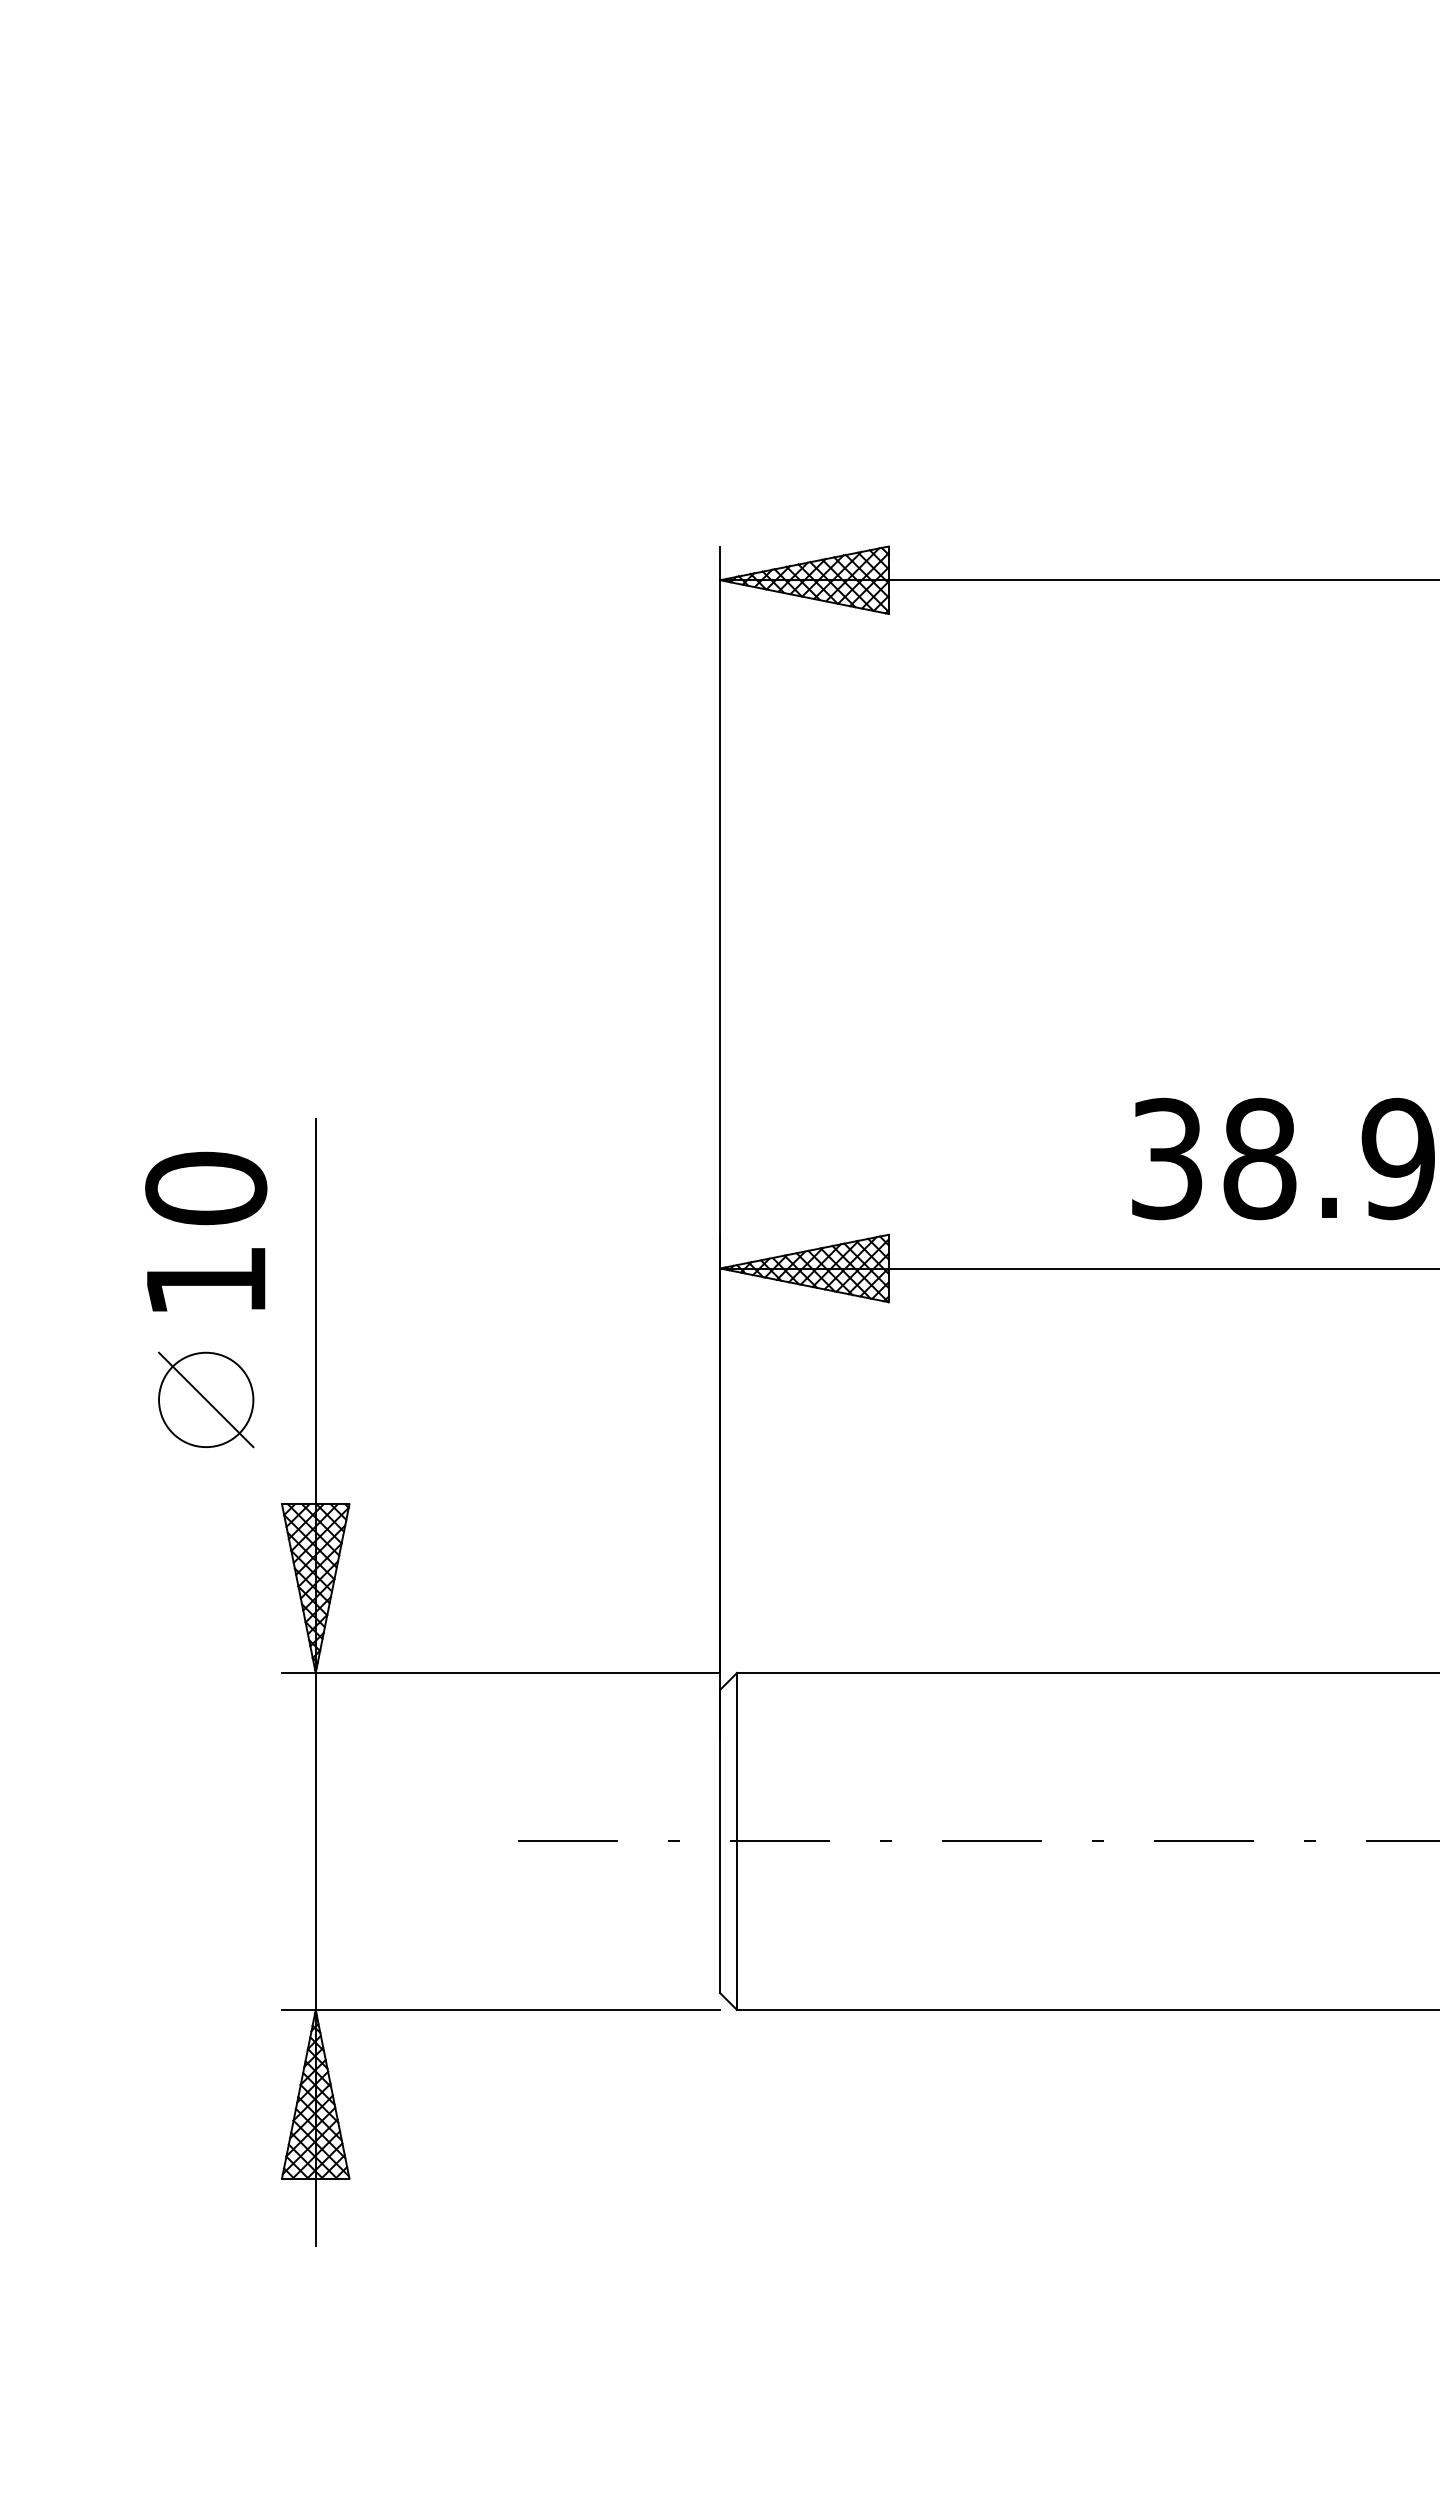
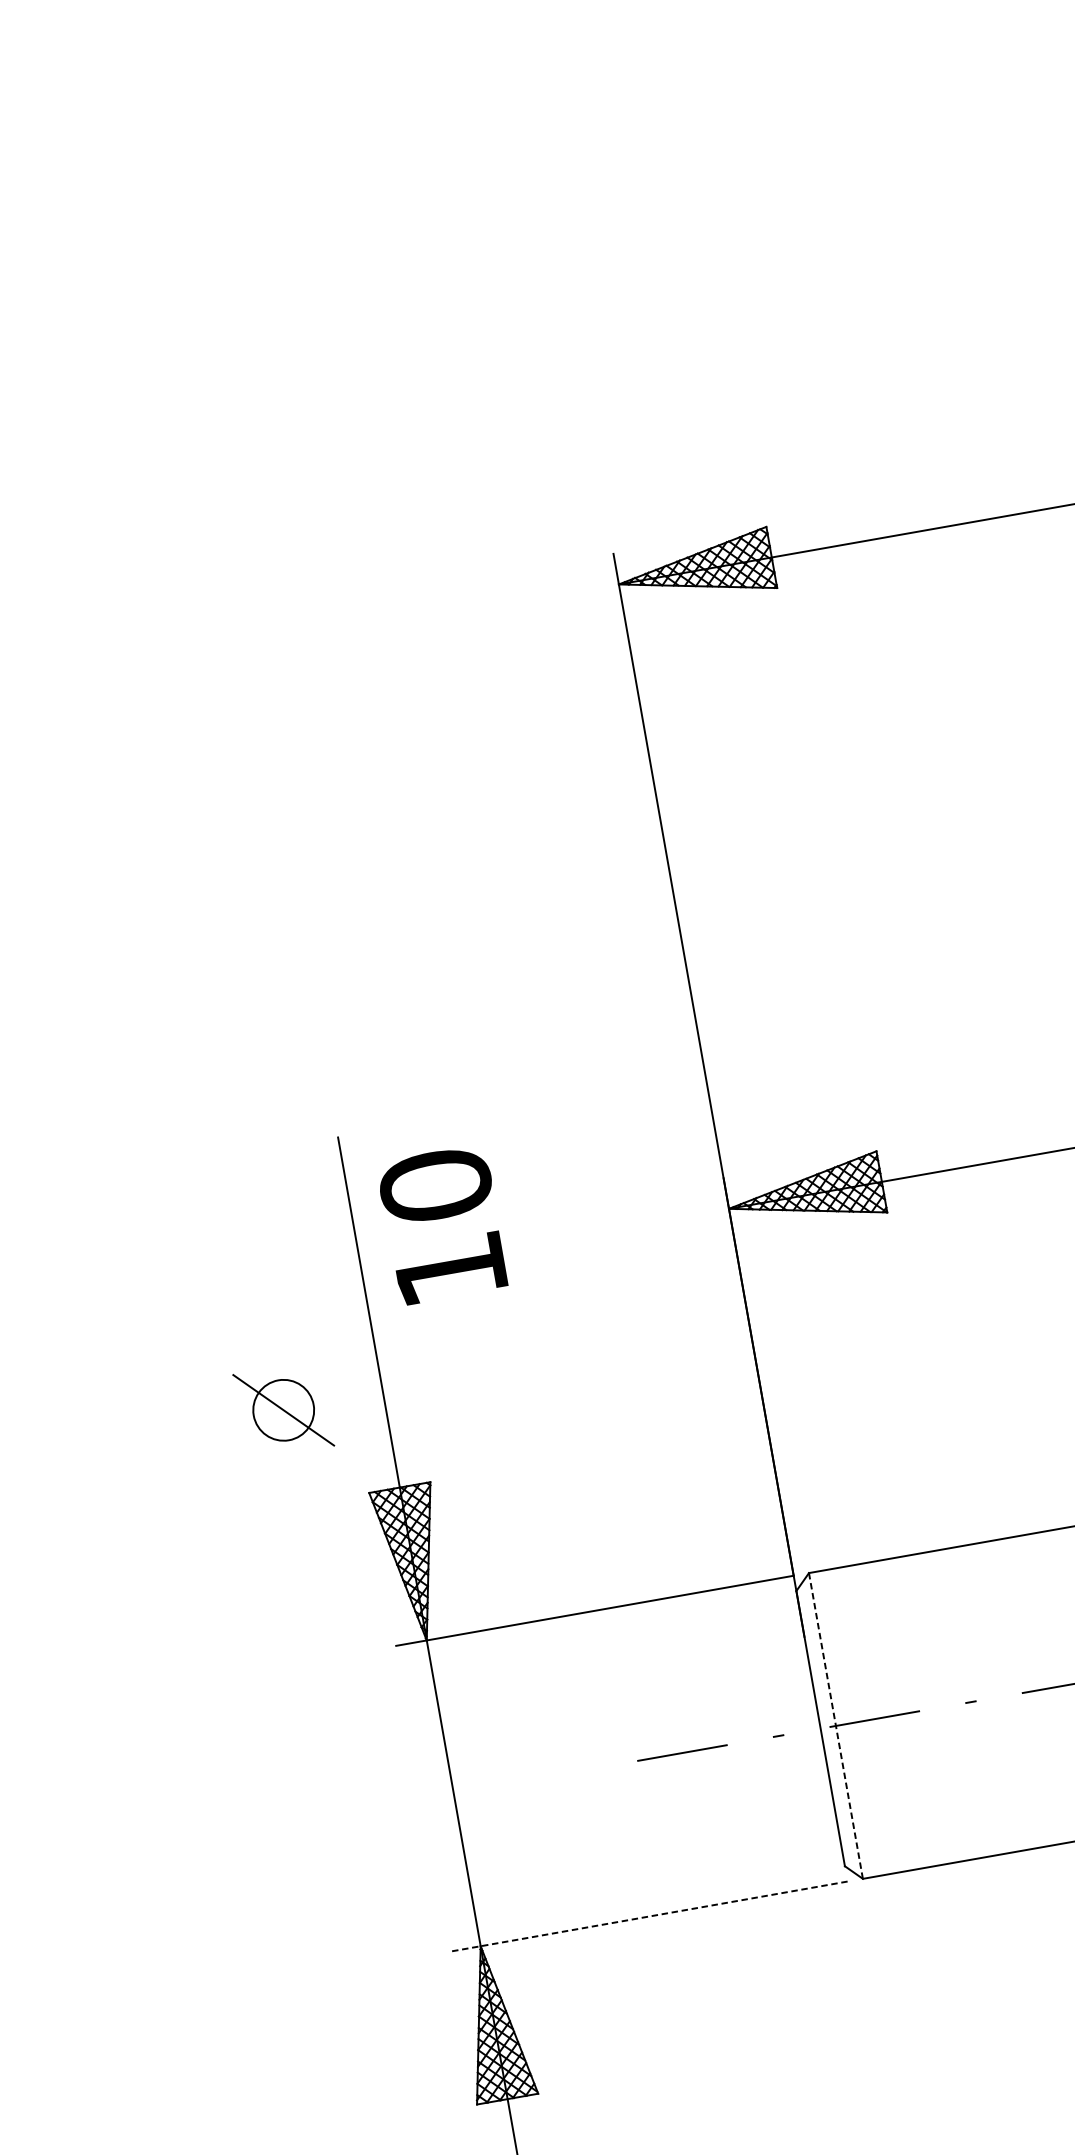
text: (206, 1231) -> (443, 1224), moved
circle: (206, 1399) -> (283, 1409), size x0.7
line: (737, 1841) -> (836, 1725), solid -> dashed
line: (500, 2010) -> (648, 1917), solid -> dashed

